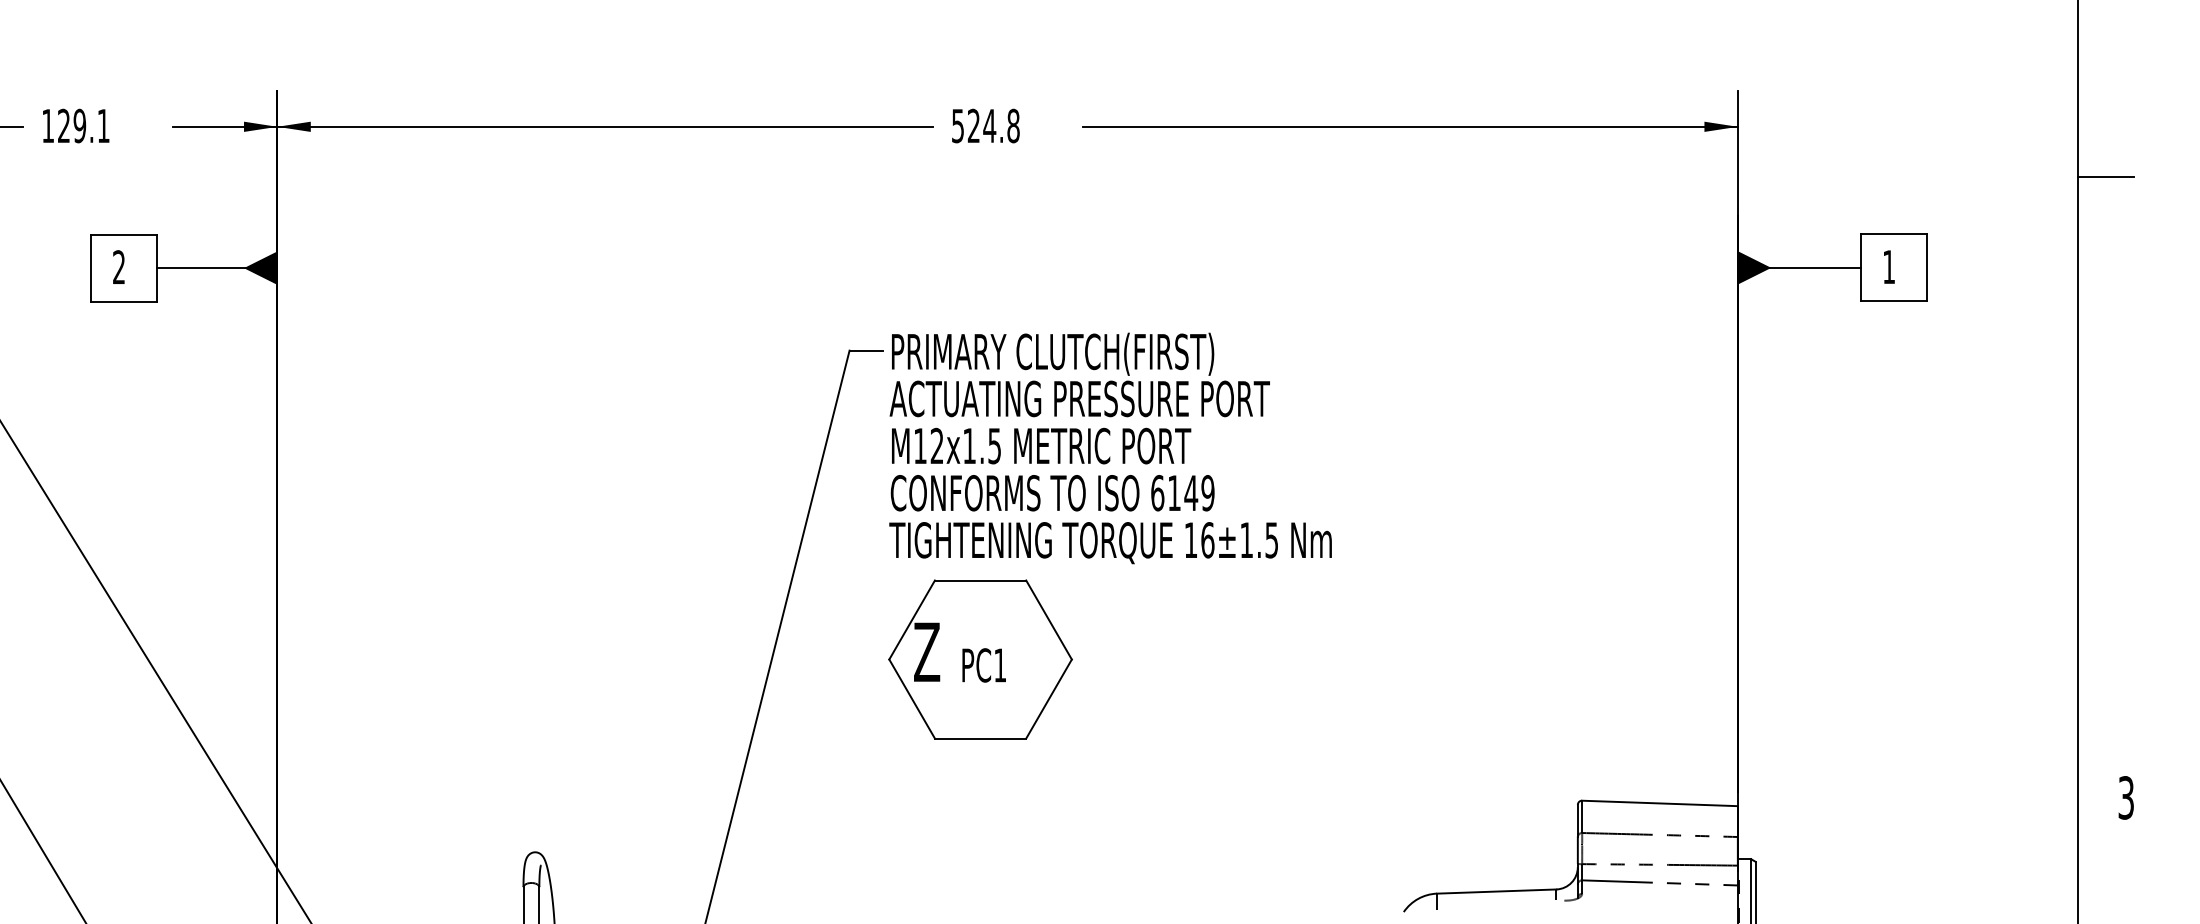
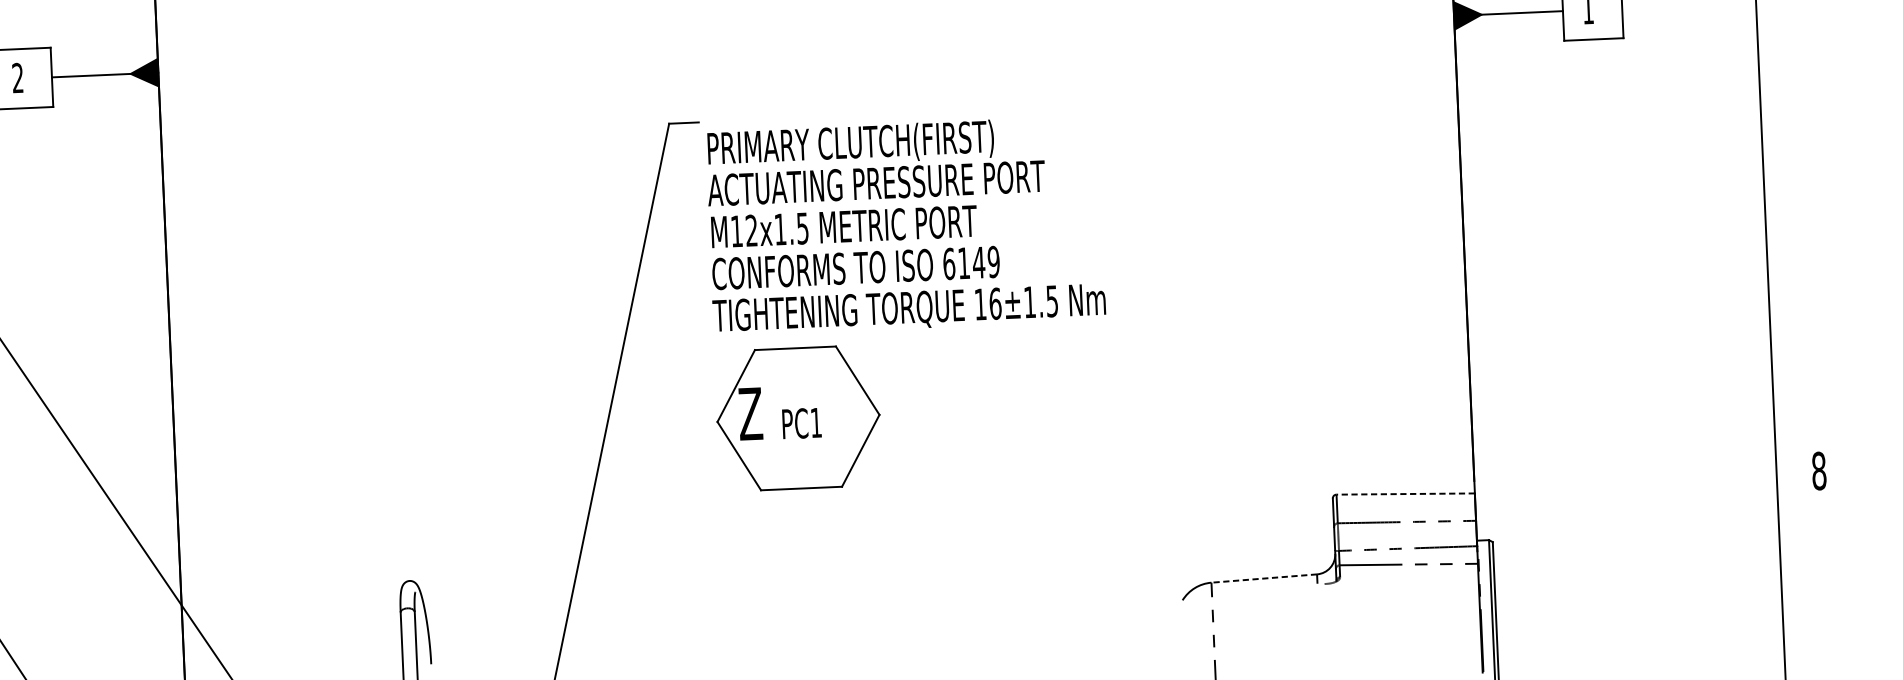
part: (1109, 535) -> (908, 303), moved
text: (2126, 797) -> (1819, 470), 3 -> 8
line: (1660, 803) -> (1406, 494), solid -> dashed
line: (1496, 891) -> (1264, 578), solid -> dashed

